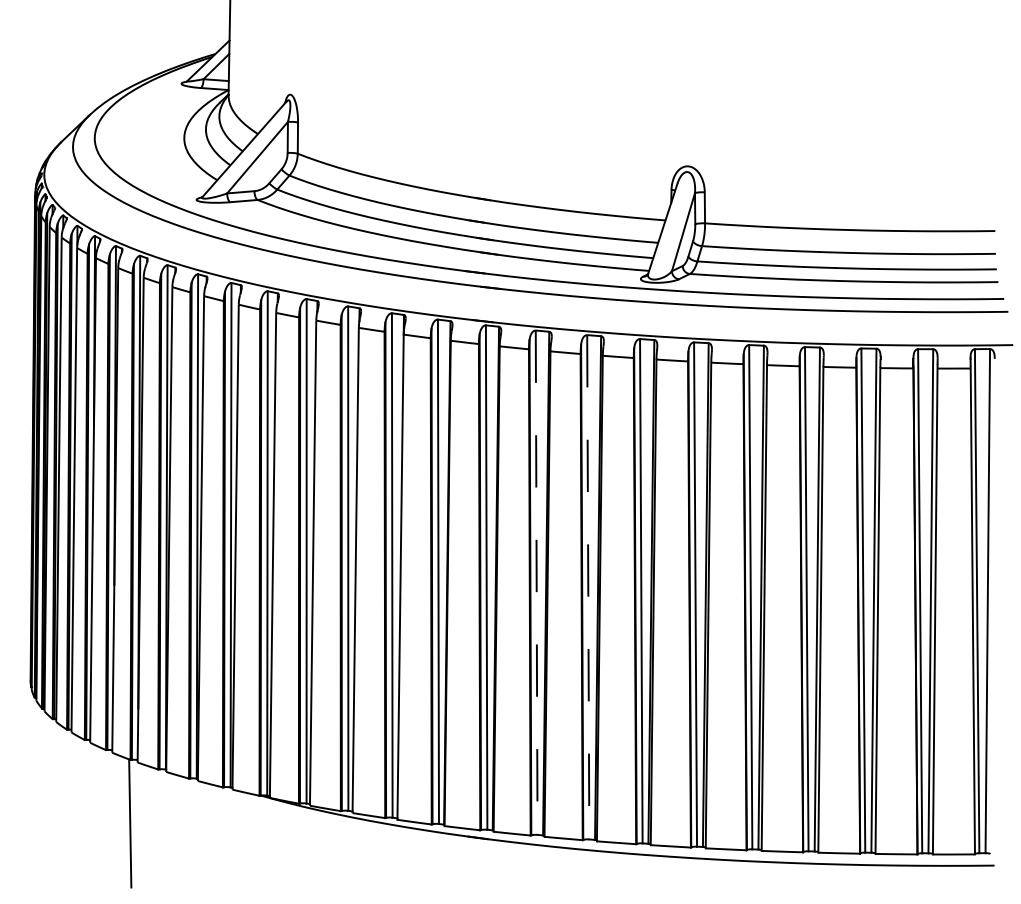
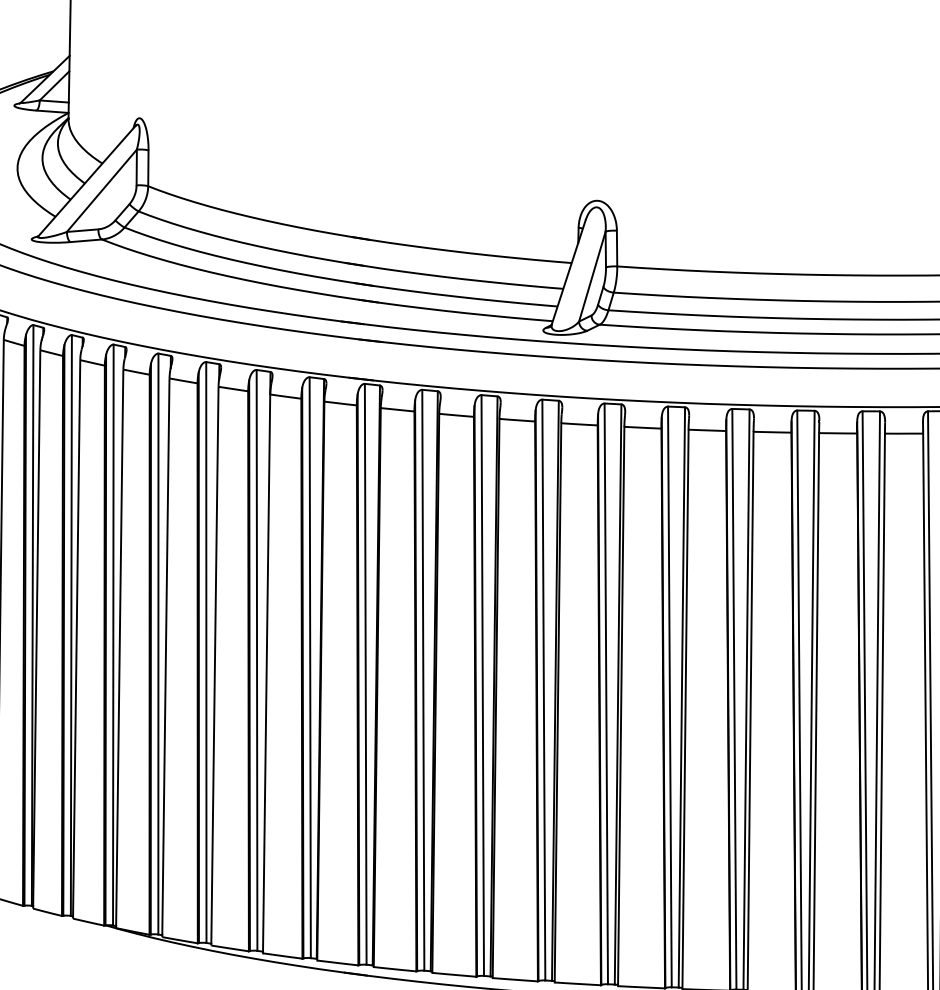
line: (536, 583) -> (423, 681), dashed -> solid
line: (588, 587) -> (483, 685), dashed -> solid

